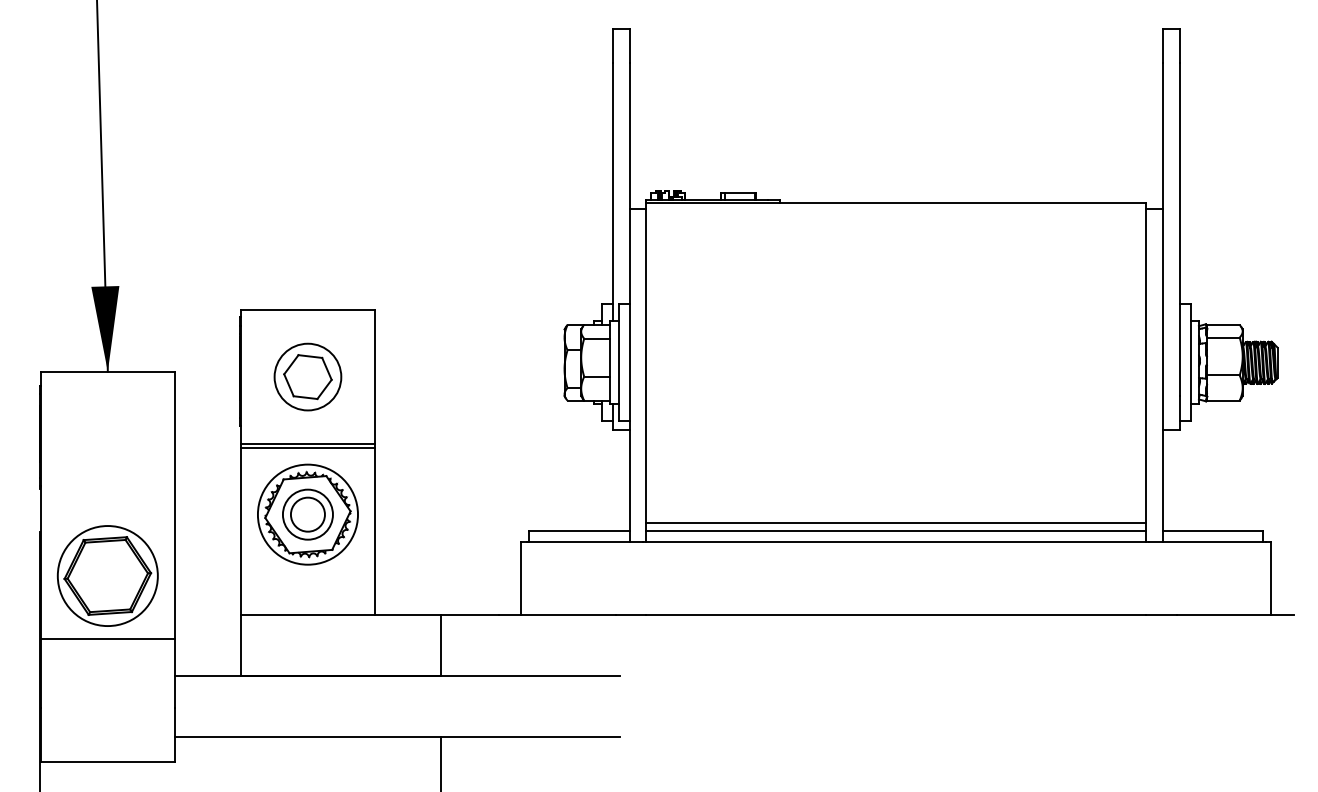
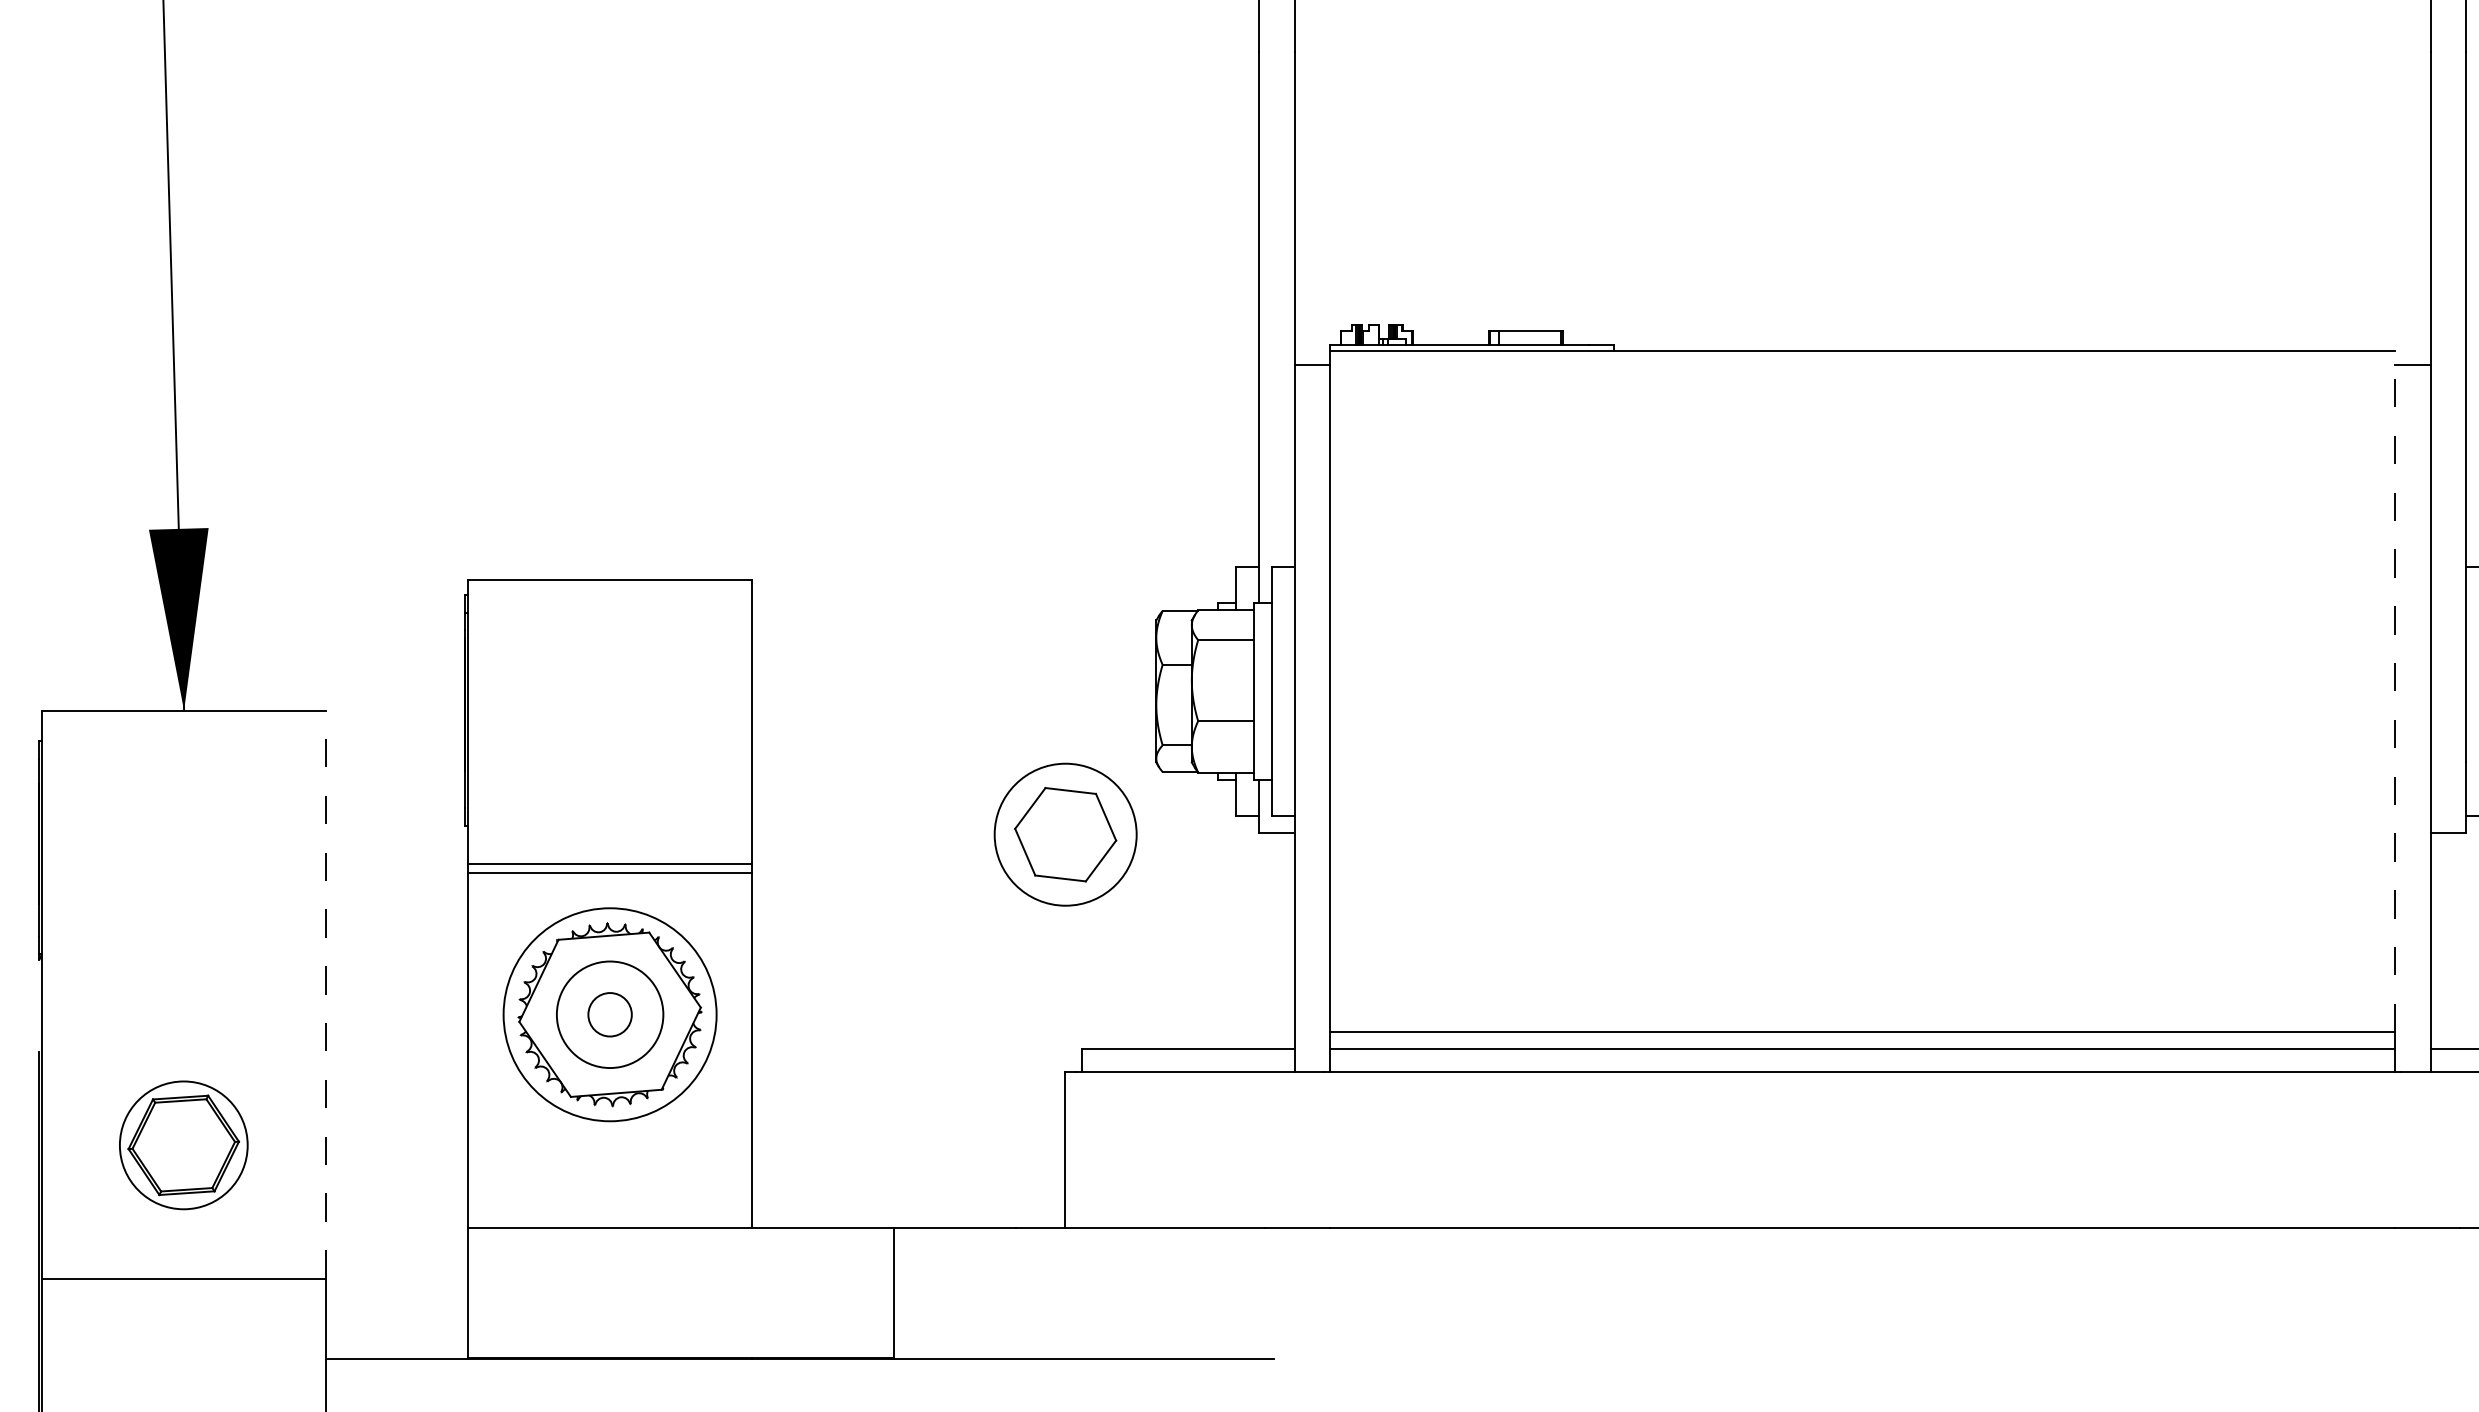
line: (1146, 362) -> (2395, 690), solid -> dashed
part: (307, 376) -> (1064, 833), moved
line: (174, 504) -> (325, 993), solid -> dashed
circle: (307, 514) -> (609, 1014), size x0.6
part: (107, 575) -> (183, 1144), size x0.6

